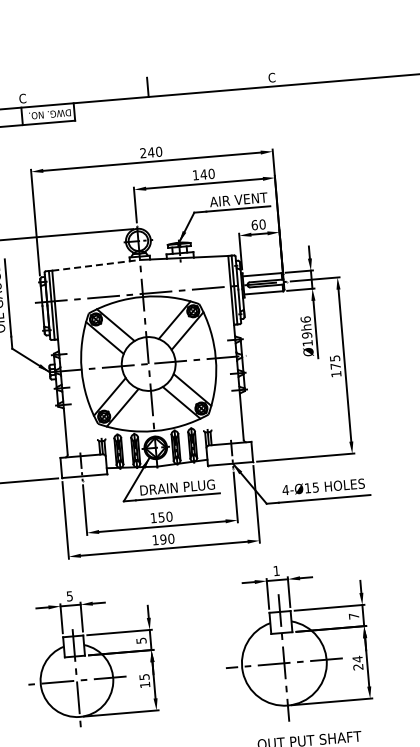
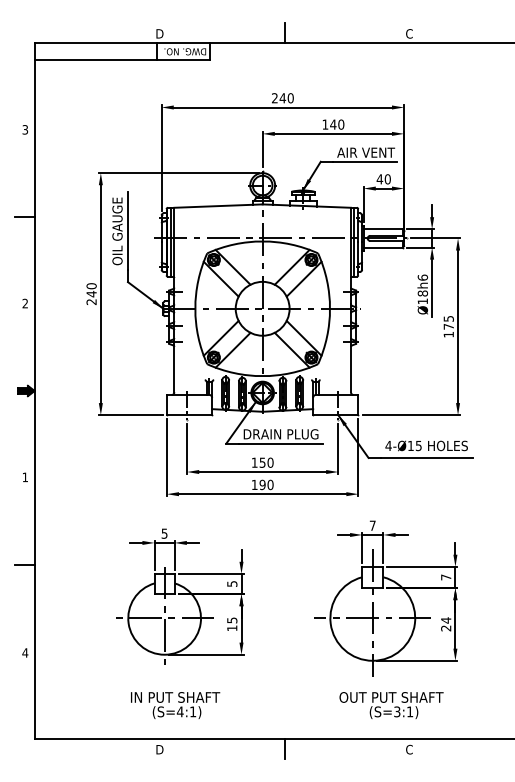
text: (22, 98) -> (159, 33), C -> D
text: (254, 225) -> (379, 179), 60 -> 40
line: (97, 265) -> (219, 206), dashed -> solid
text: (307, 335) -> (423, 293), Ø19h6 -> Ø18h6
text: (276, 570) -> (372, 525), 1 -> 7

